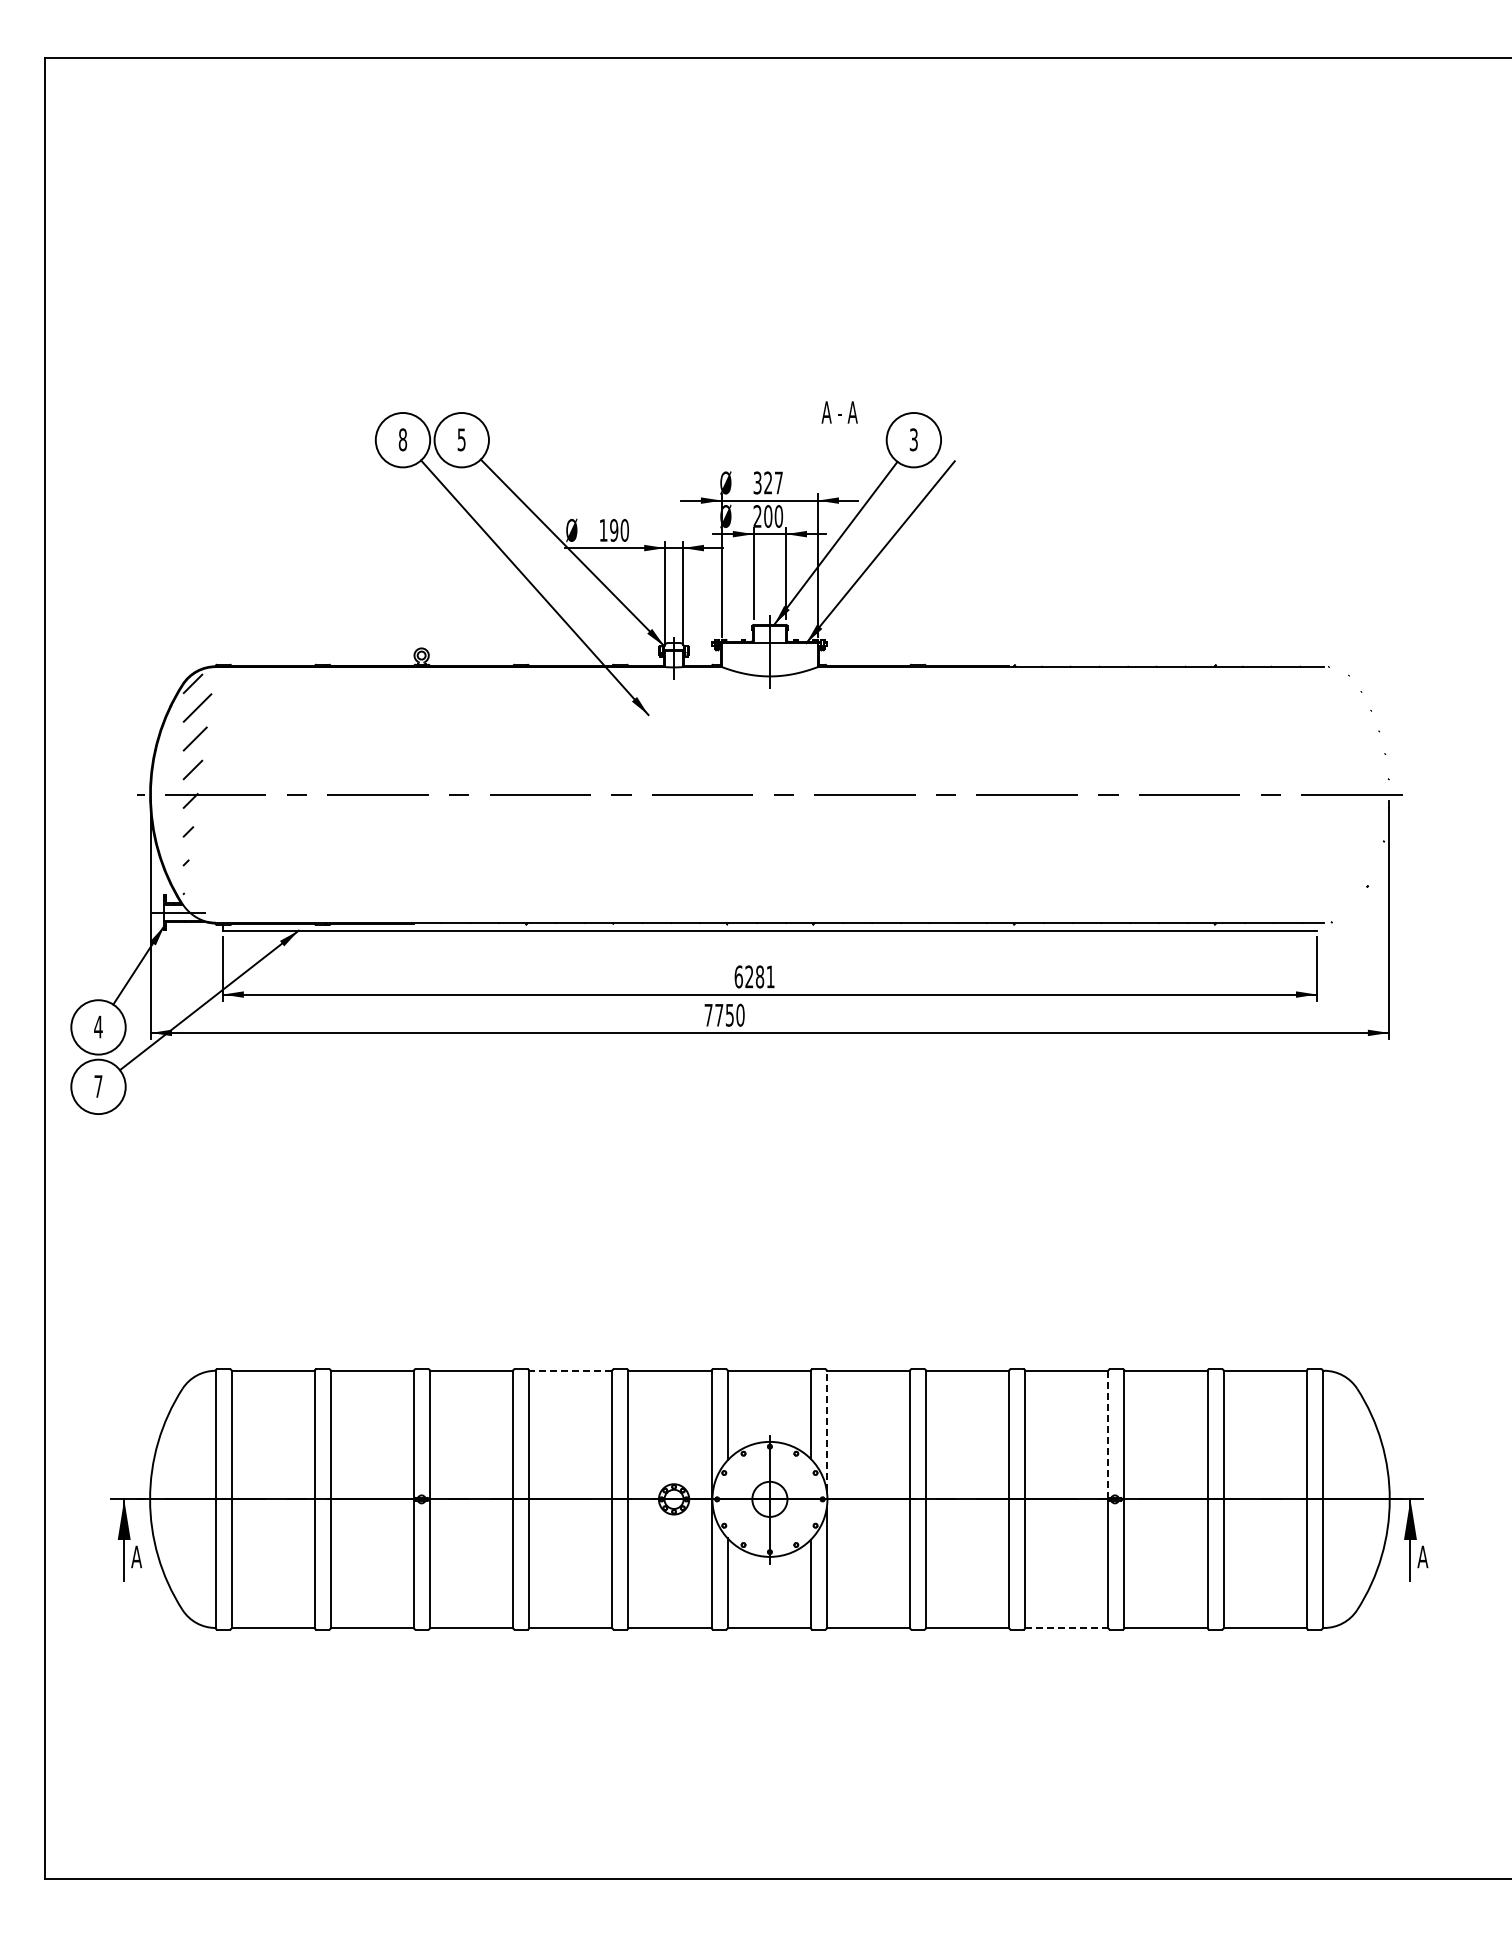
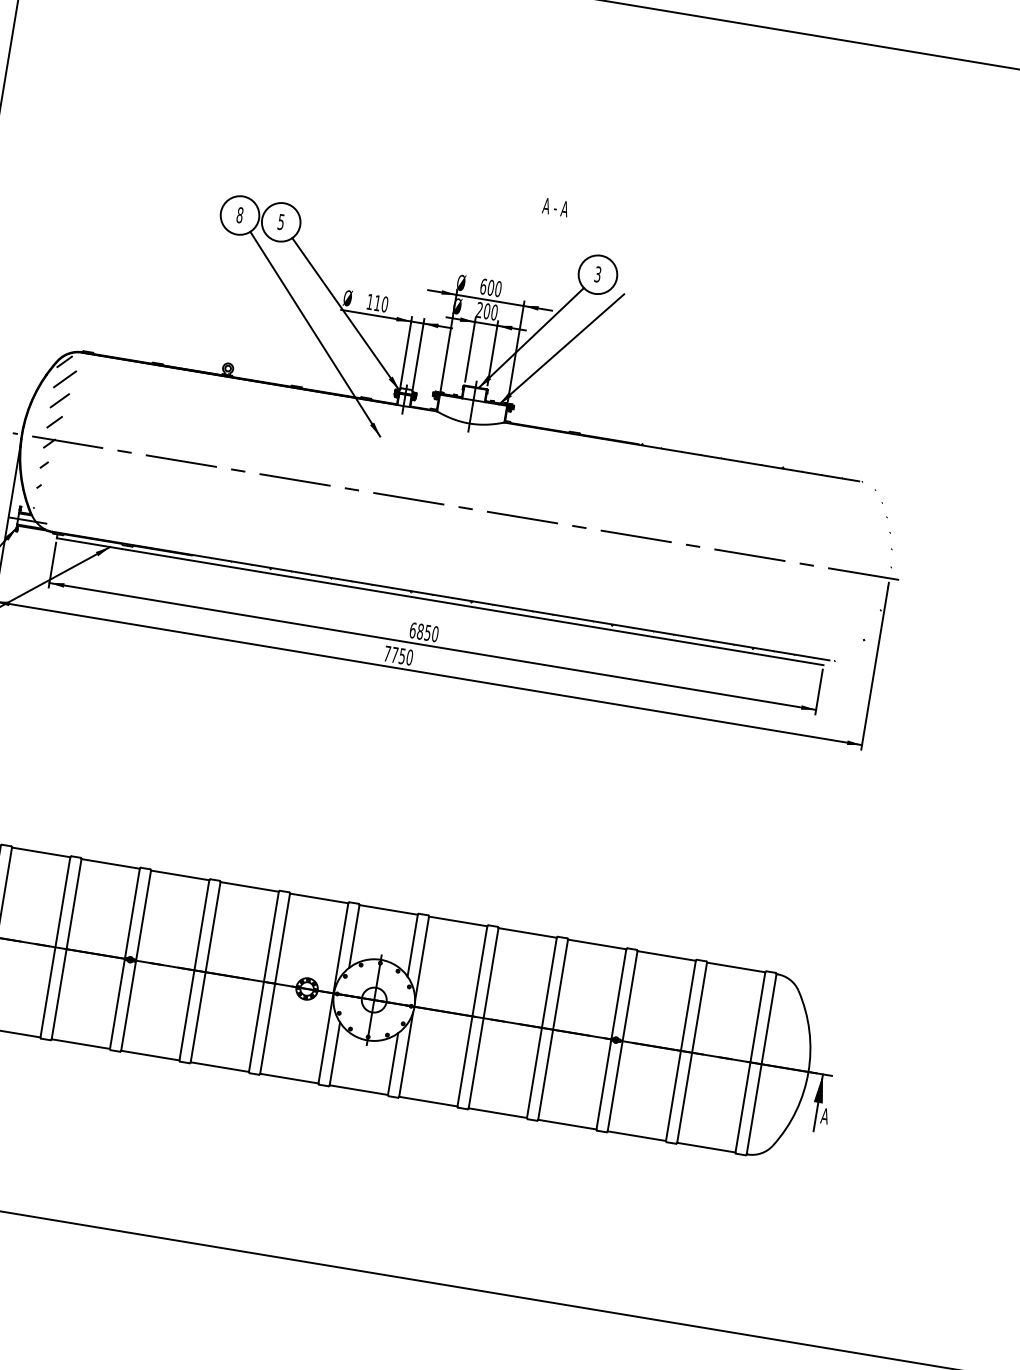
text: (839, 412) -> (555, 207), moved
text: (768, 482) -> (491, 287), 327 -> 600
text: (614, 530) -> (377, 303), 190 -> 110
text: (759, 976) -> (427, 632), 6281 -> 6850
line: (570, 1370) -> (249, 886), dashed -> solid
line: (826, 1430) -> (421, 958), dashed -> solid
line: (1108, 1434) -> (618, 993), dashed -> solid
line: (1066, 1627) -> (567, 1124), dashed -> solid

